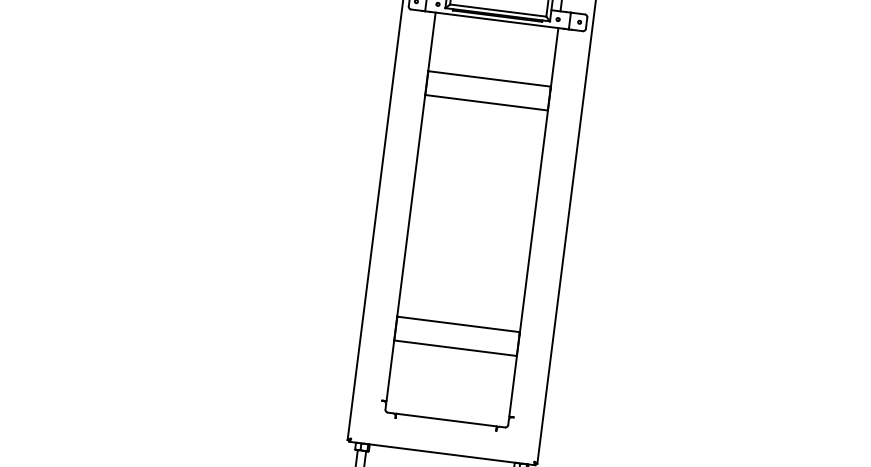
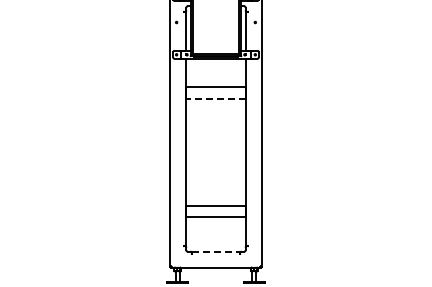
line: (487, 102) -> (216, 98), solid -> dashed
line: (447, 419) -> (216, 251), solid -> dashed

